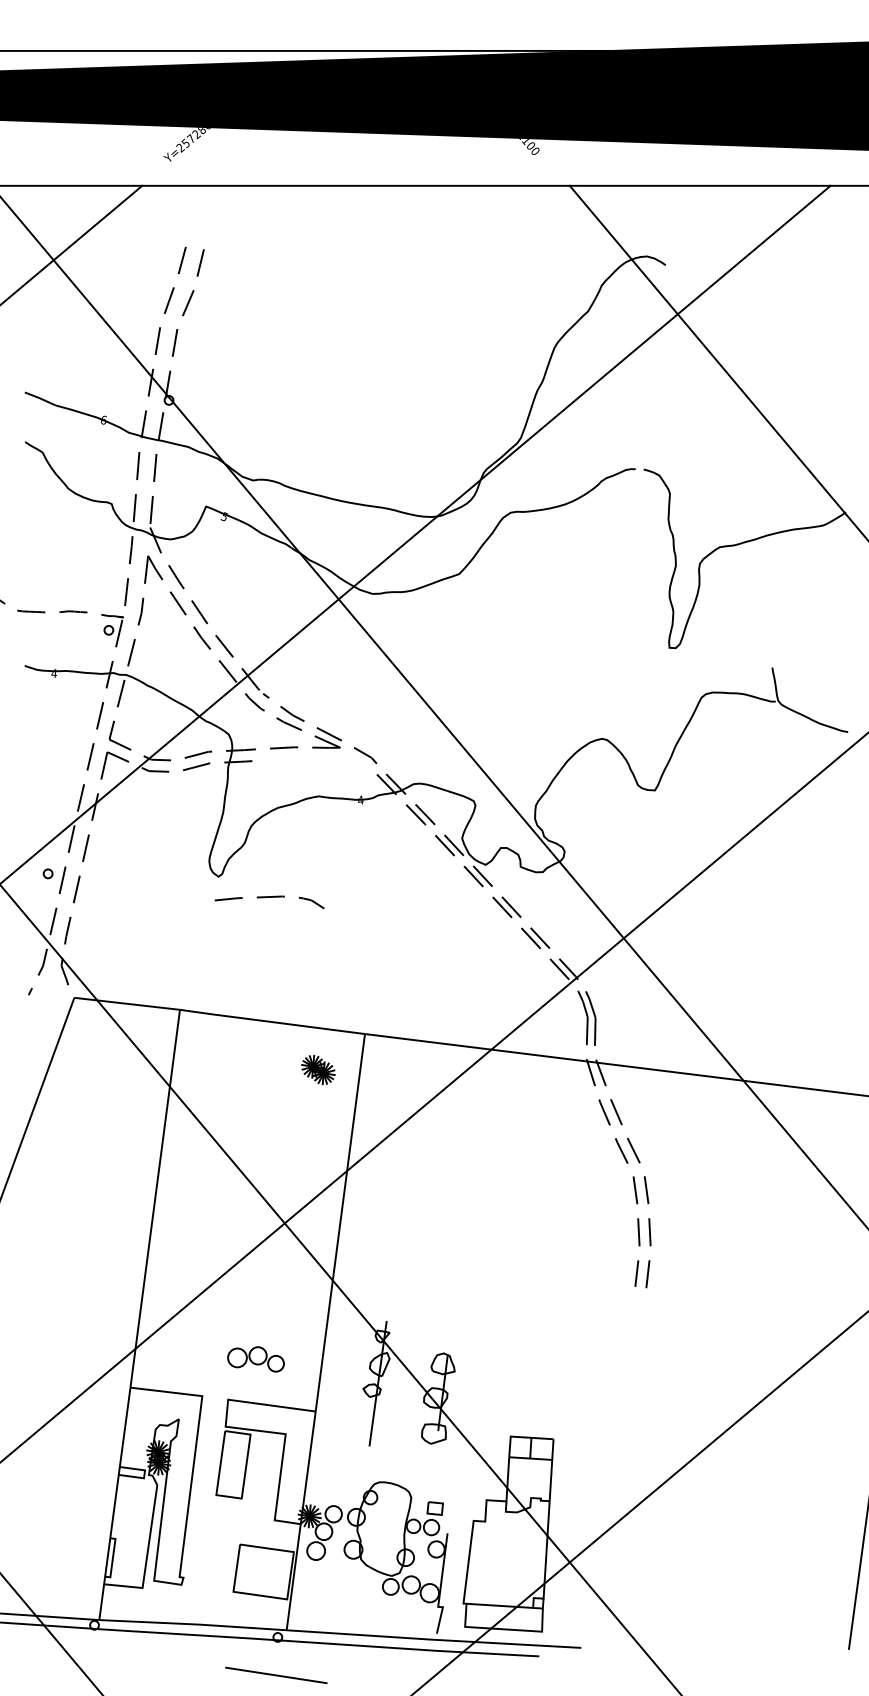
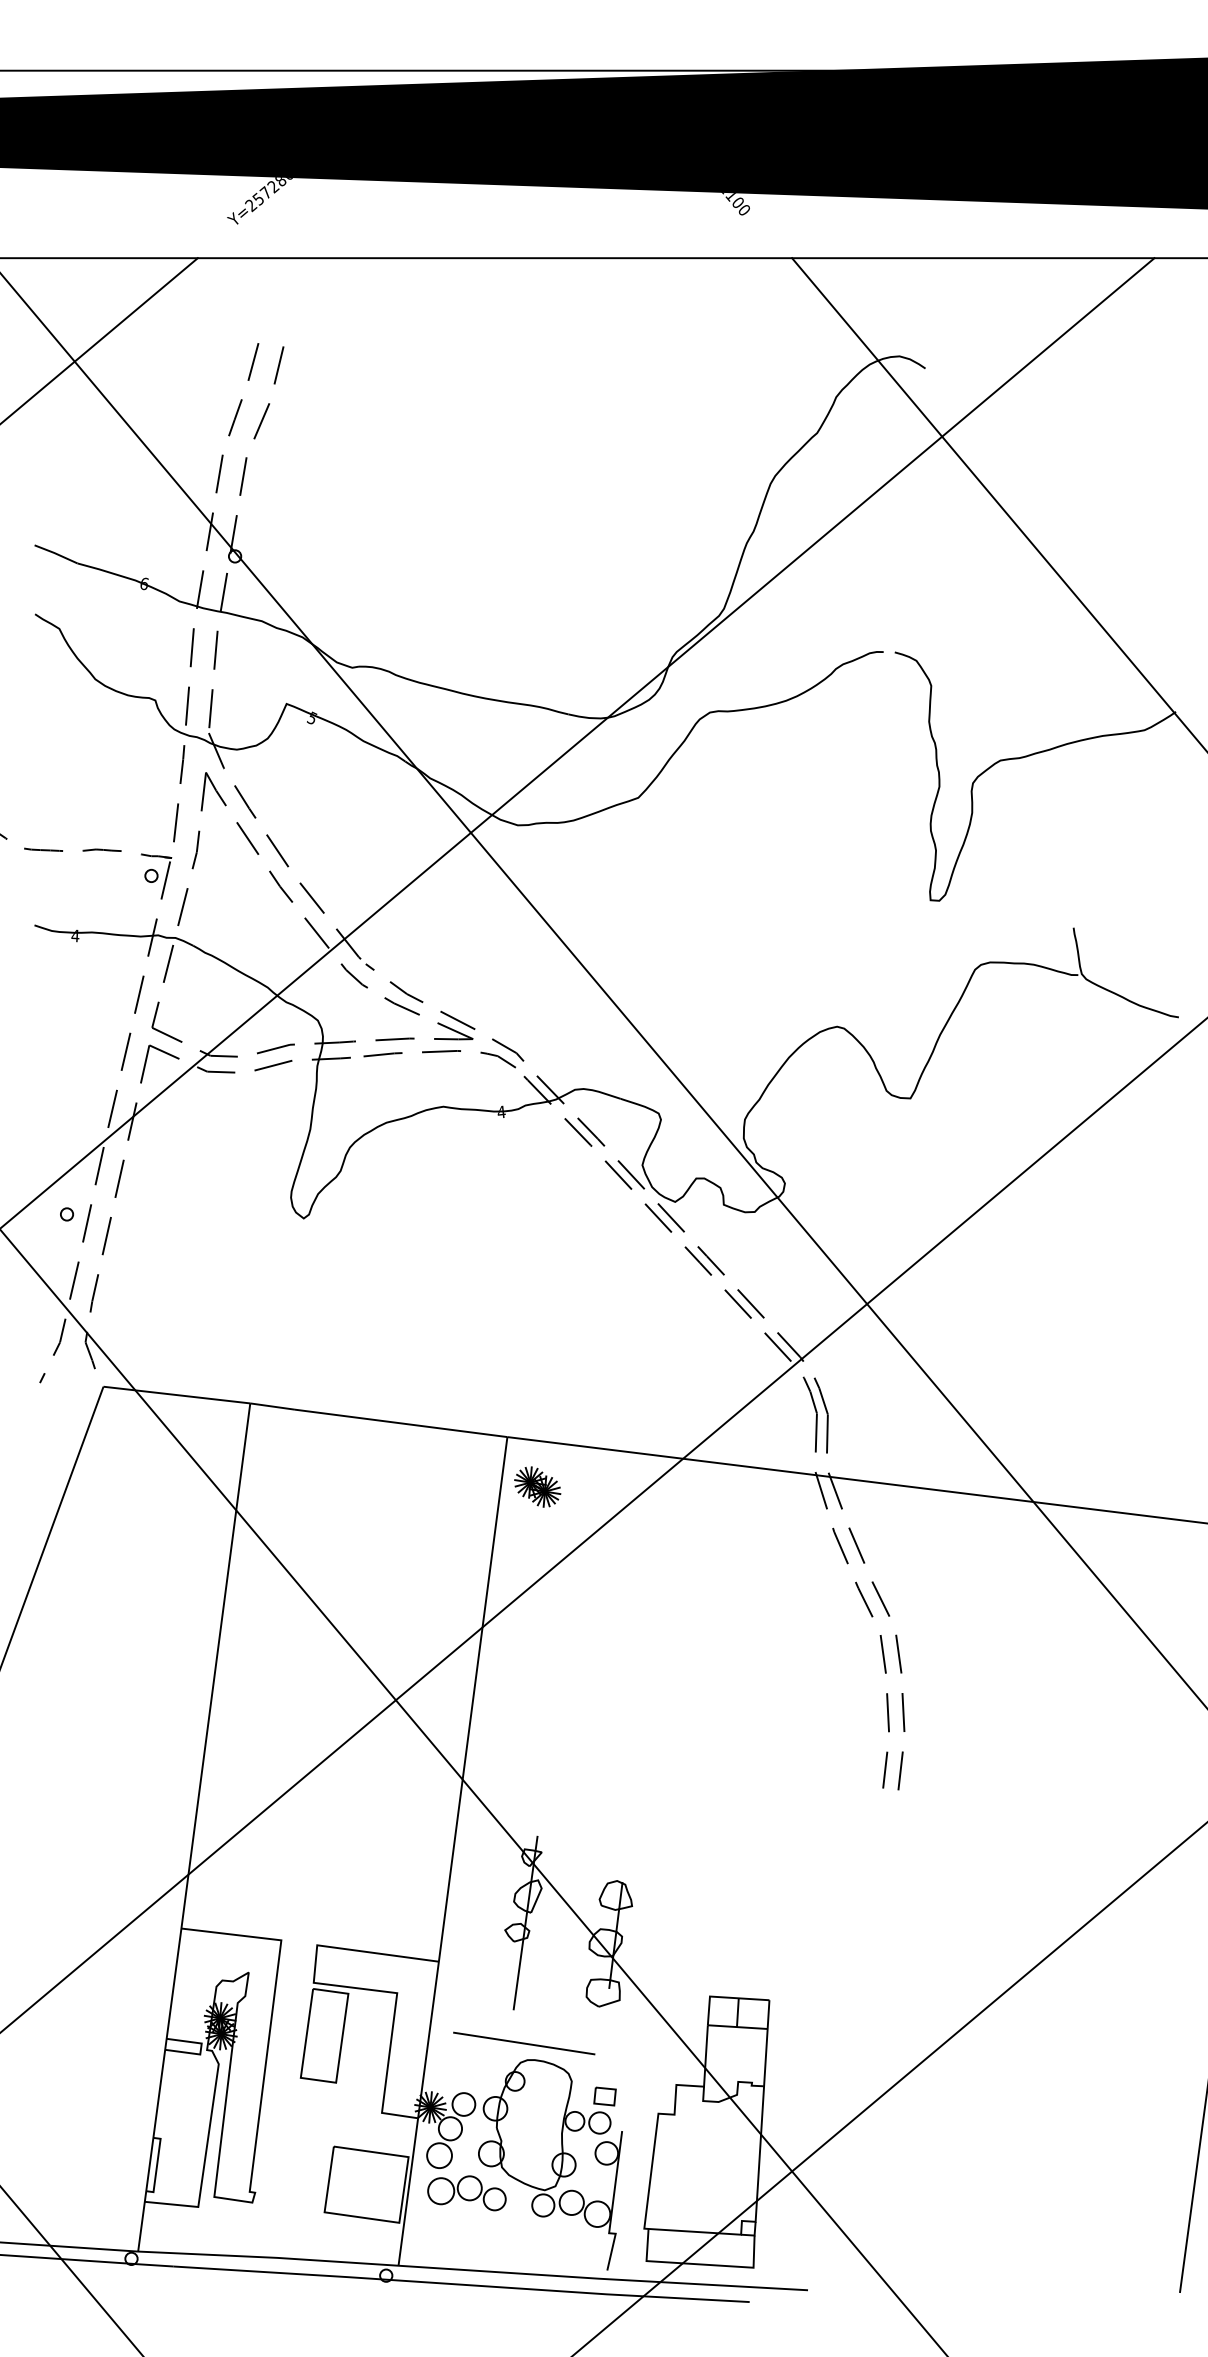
curve: (269, 897) -> (439, 1052), moved
part: (318, 1069) -> (537, 1486), moved
part: (255, 1359) -> (466, 2193), moved
line: (276, 1675) -> (524, 2043), moved

